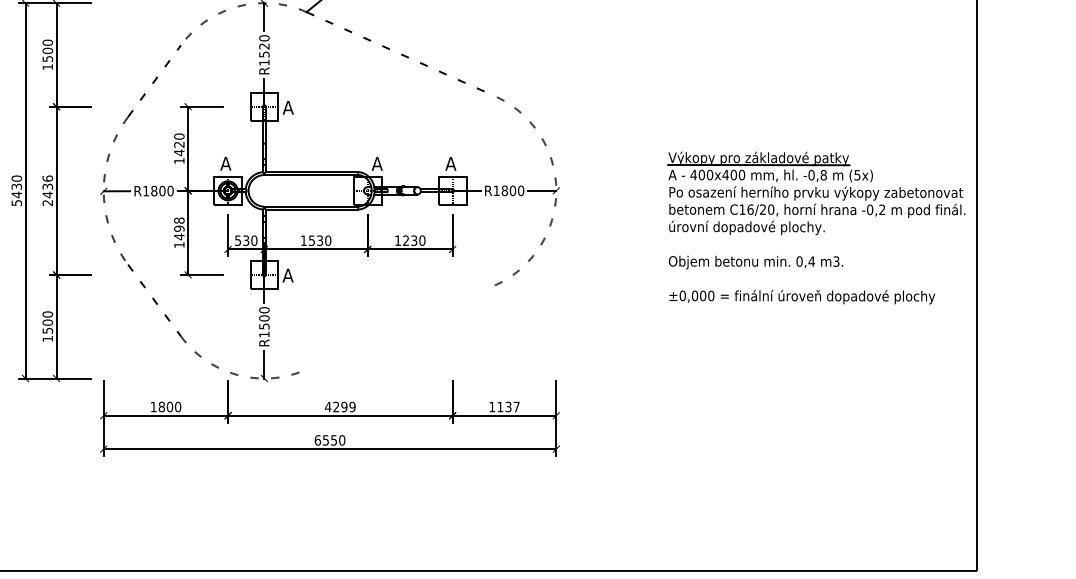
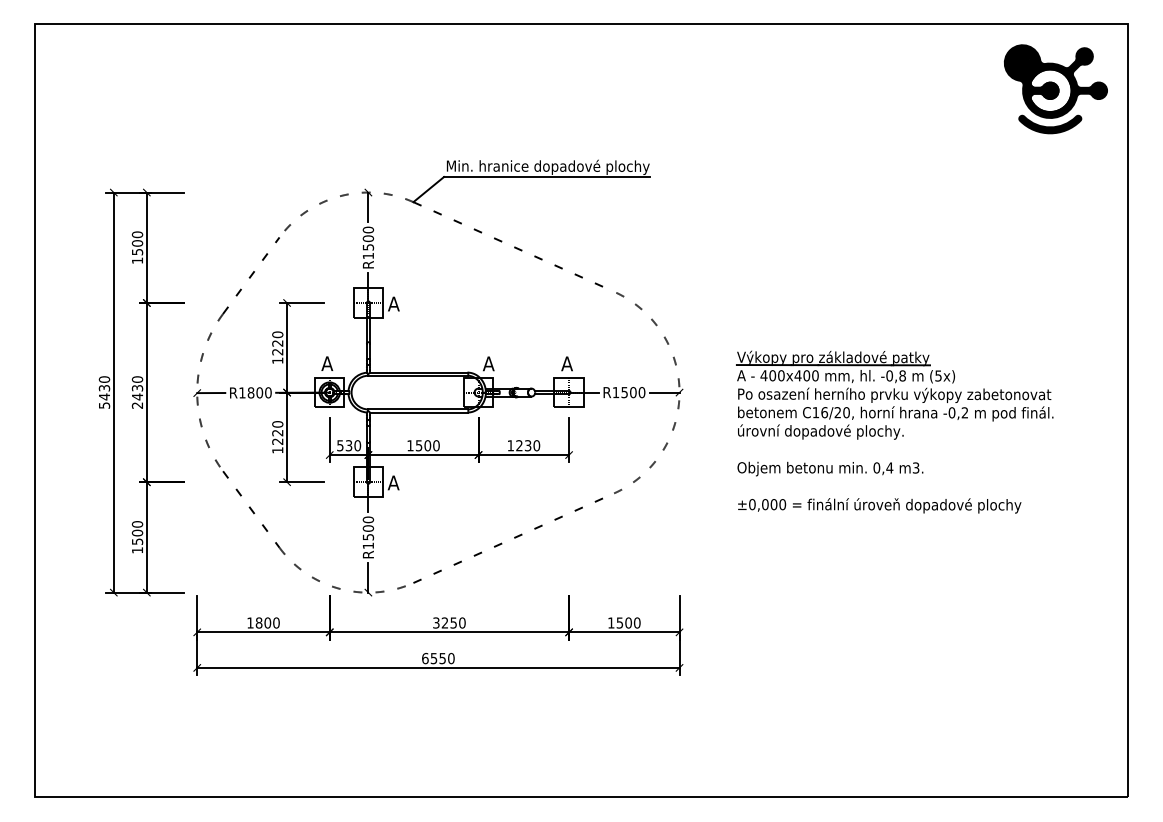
text: (264, 46) -> (368, 238), R1520 -> R1500
text: (179, 152) -> (277, 351), 1420 -> 1220
text: (46, 178) -> (136, 379), 2436 -> 2430
text: (504, 190) -> (624, 392), R1800 -> R1500
part: (816, 227) -> (894, 431), moved
text: (179, 229) -> (277, 433), 1498 -> 1220
text: (319, 240) -> (427, 445), 1530 -> 1500
line: (401, 327) -> (514, 538), added
text: (339, 406) -> (448, 622), 4299 -> 3250
text: (508, 406) -> (628, 622), 1137 -> 1500

